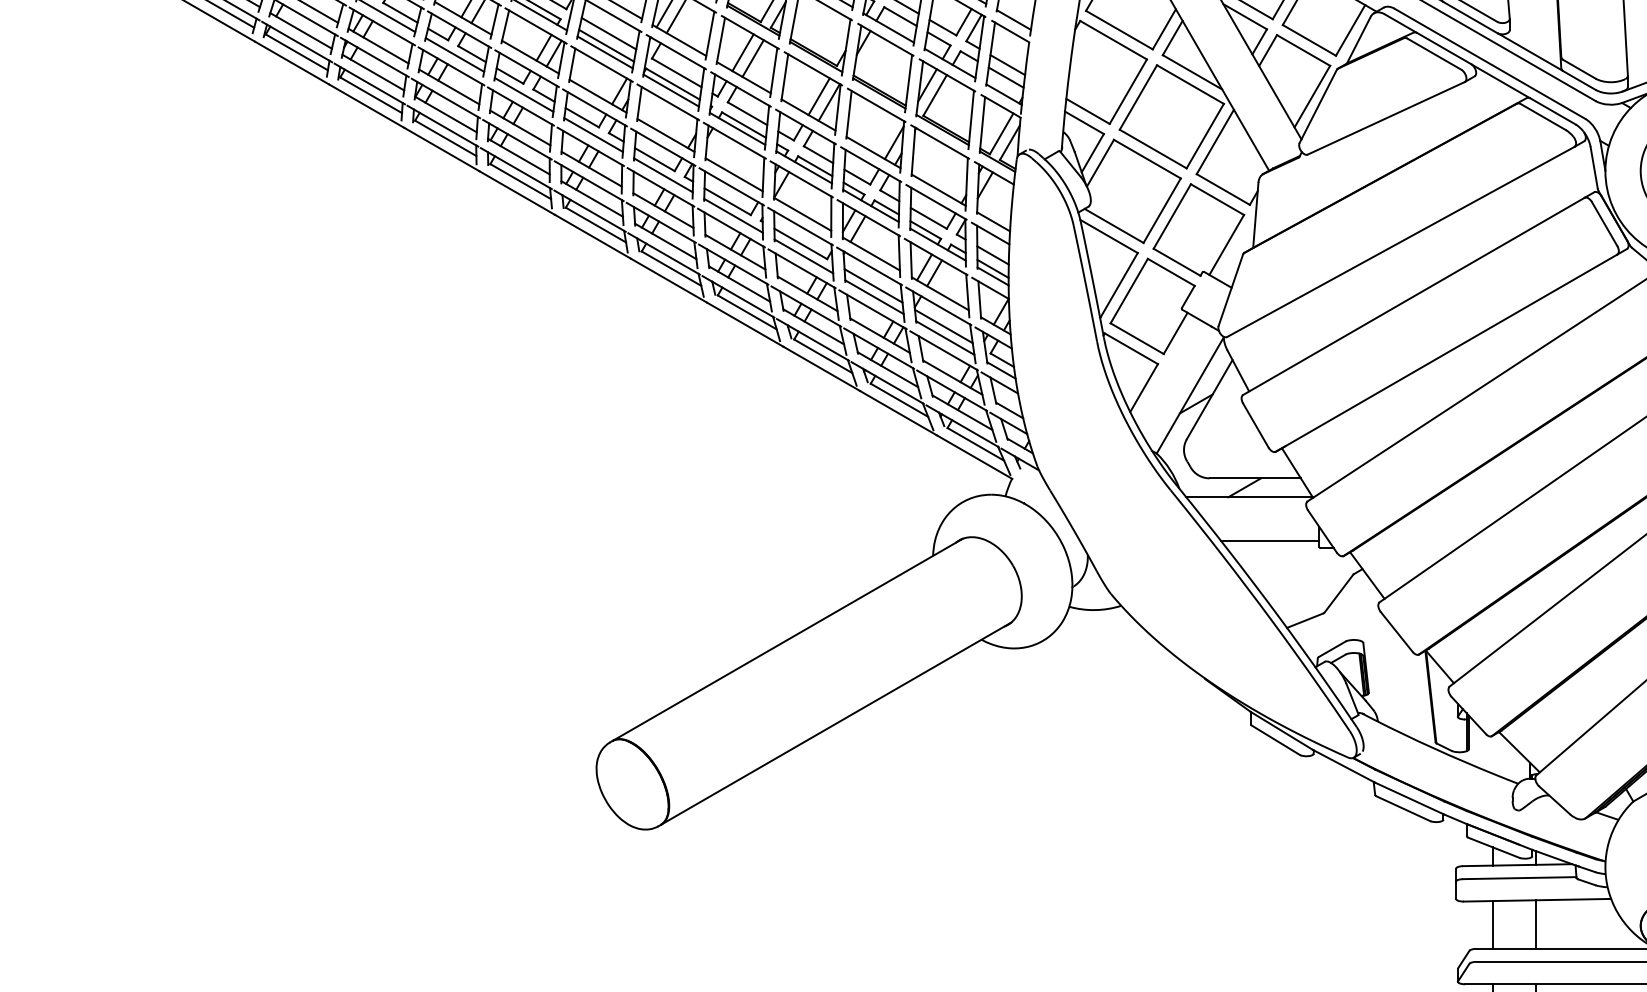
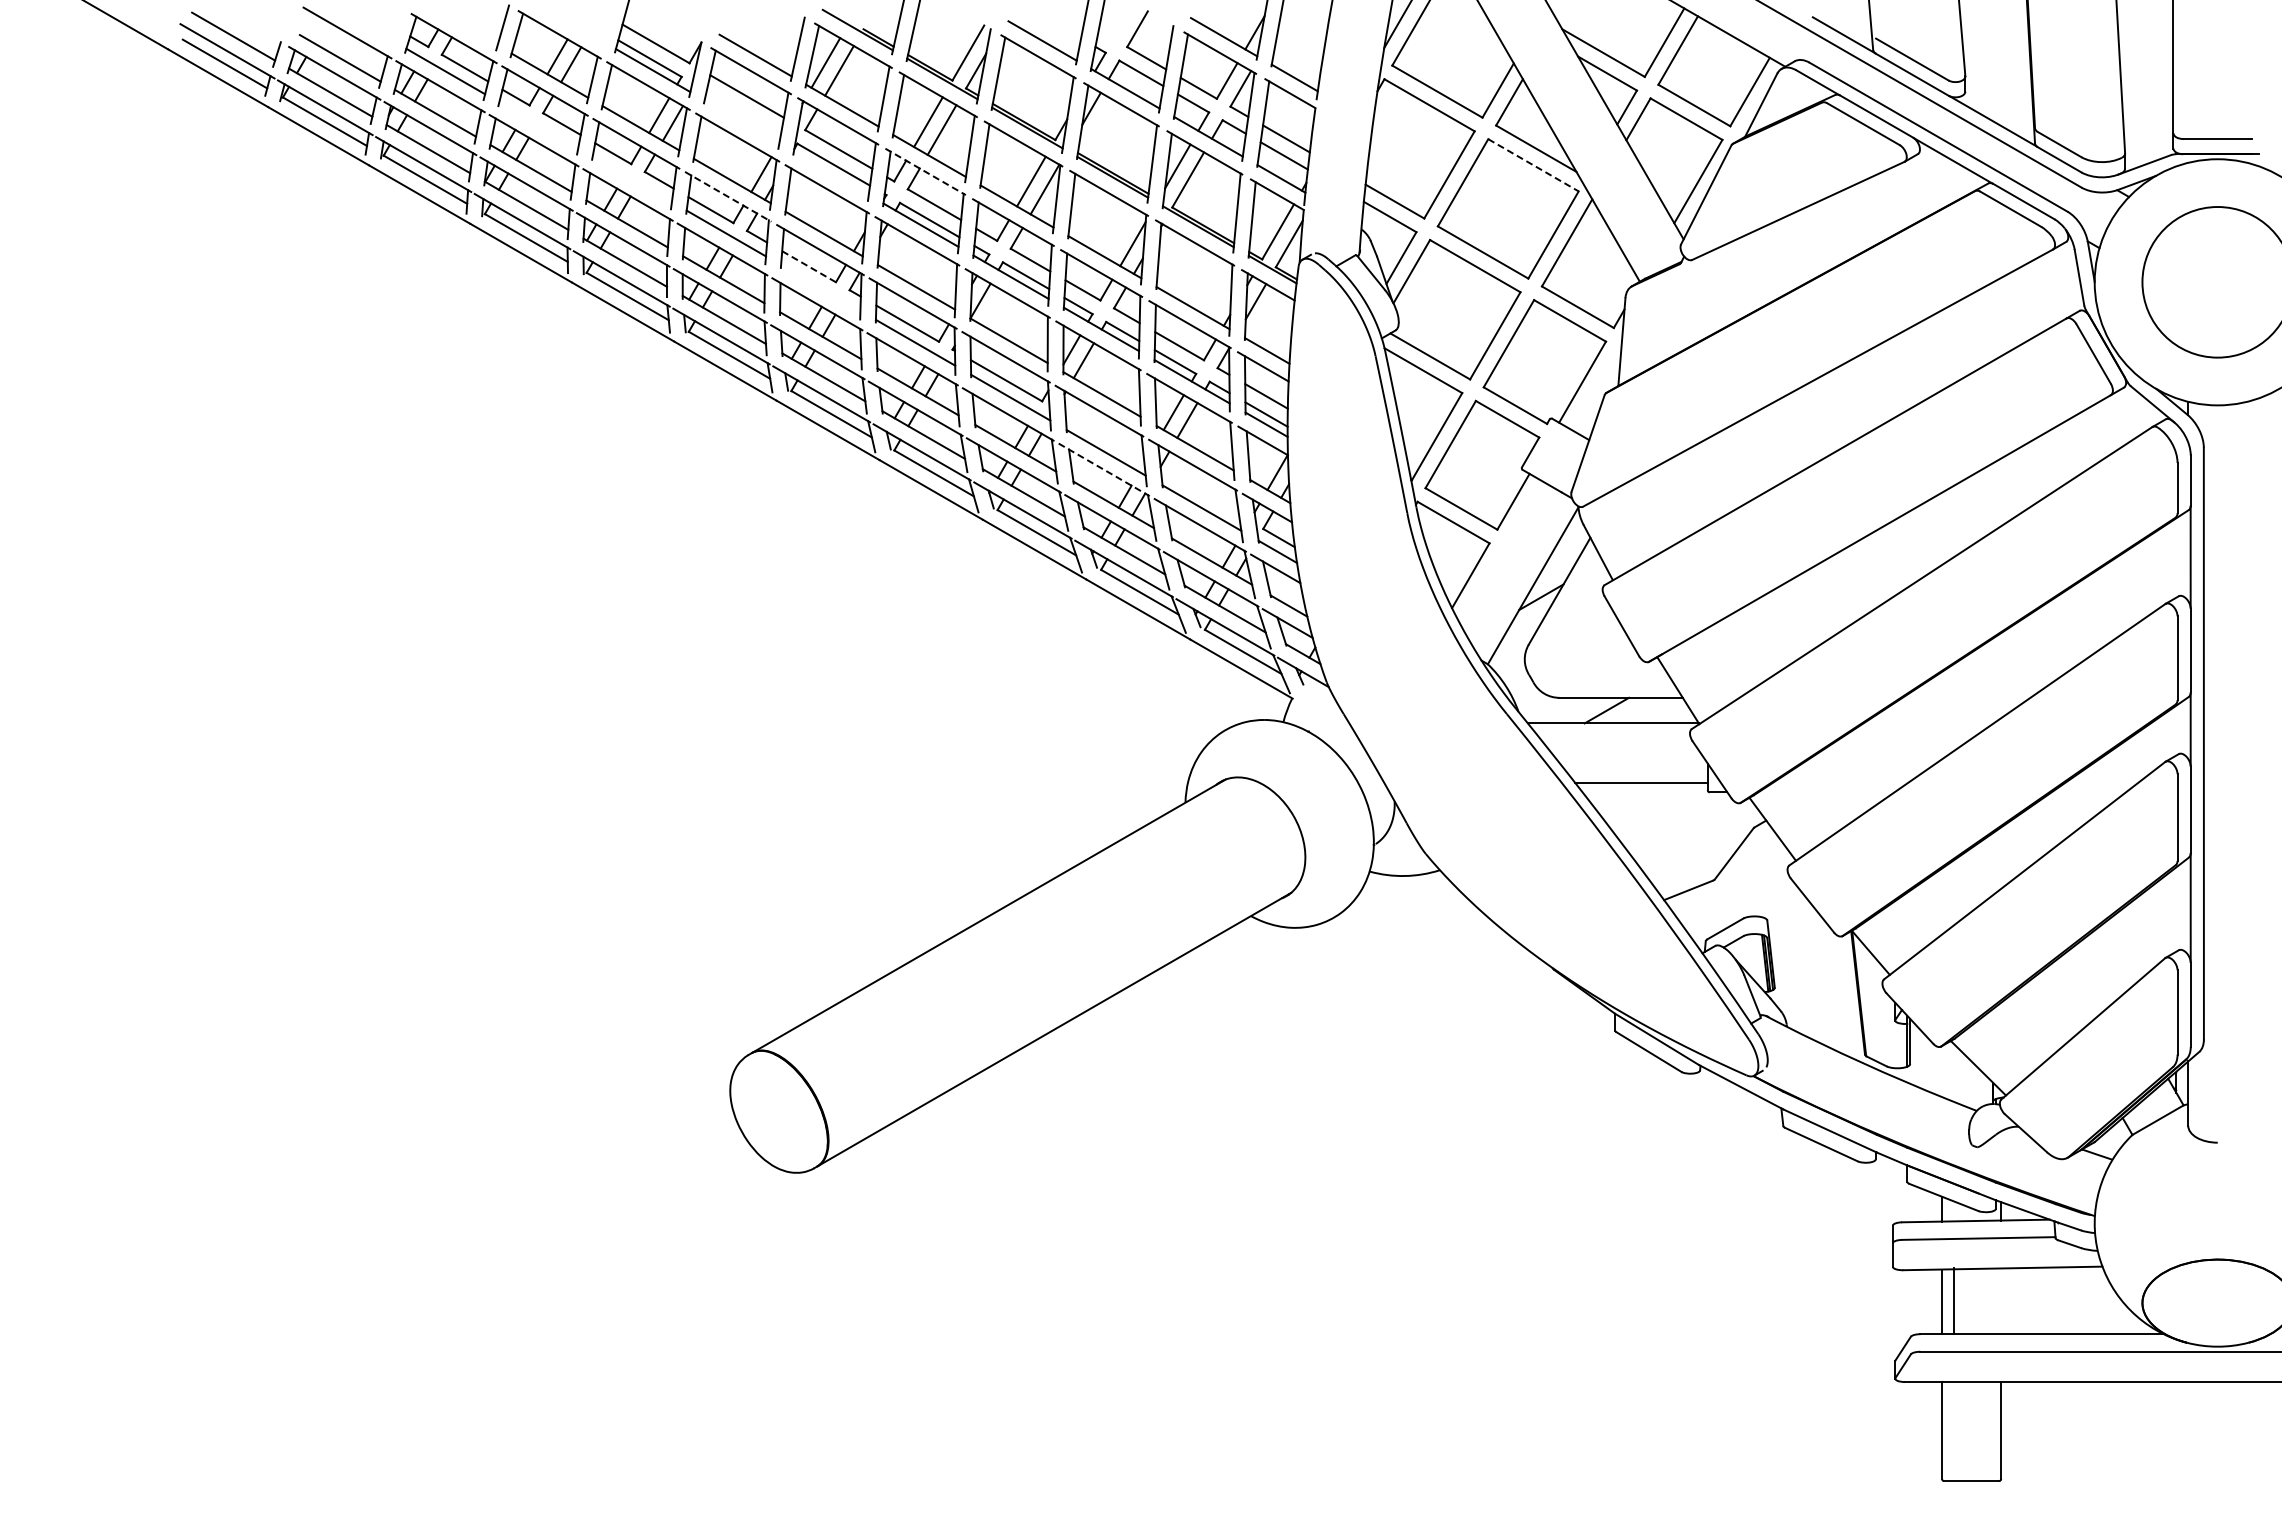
line: (606, 45) -> (743, 112), removed
line: (604, 52) -> (741, 121), removed
line: (454, 55) -> (538, 125), removed
line: (1190, 84) -> (1533, 165), solid -> dashed
line: (741, 89) -> (926, 172), solid -> dashed
line: (670, 90) -> (830, 173), removed
line: (523, 95) -> (631, 179), removed
line: (595, 107) -> (728, 196), solid -> dashed
line: (655, 160) -> (809, 267), solid -> dashed
line: (663, 174) -> (820, 287), removed
line: (873, 285) -> (1104, 437), removed
line: (873, 309) -> (1104, 469), solid -> dashed
line: (943, 326) -> (1199, 492), removed
line: (1536, 924) -> (1954, 1301), moved

